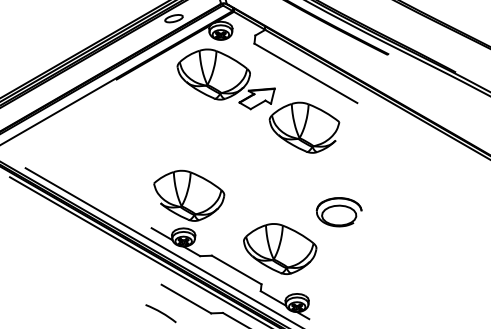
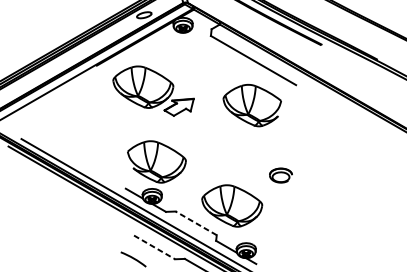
part: (225, 79) -> (152, 91), moved
part: (338, 212) -> (280, 175), size x0.6
line: (236, 270) -> (196, 223), solid -> dashed
line: (186, 299) -> (154, 247), solid -> dashed

